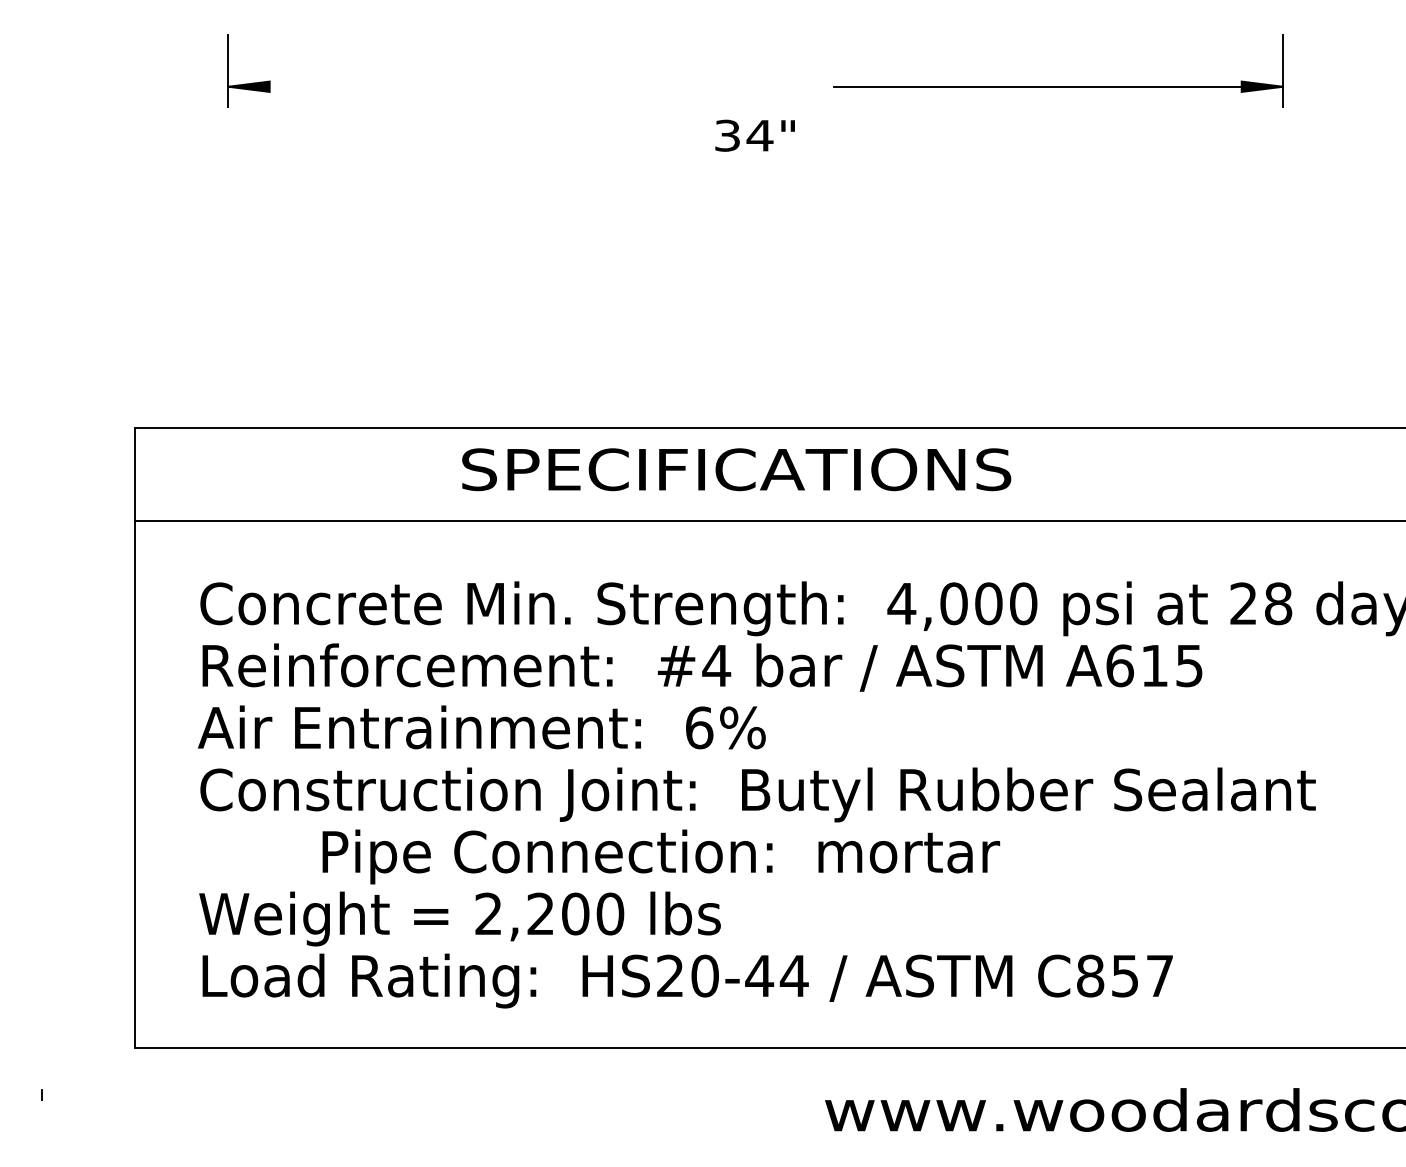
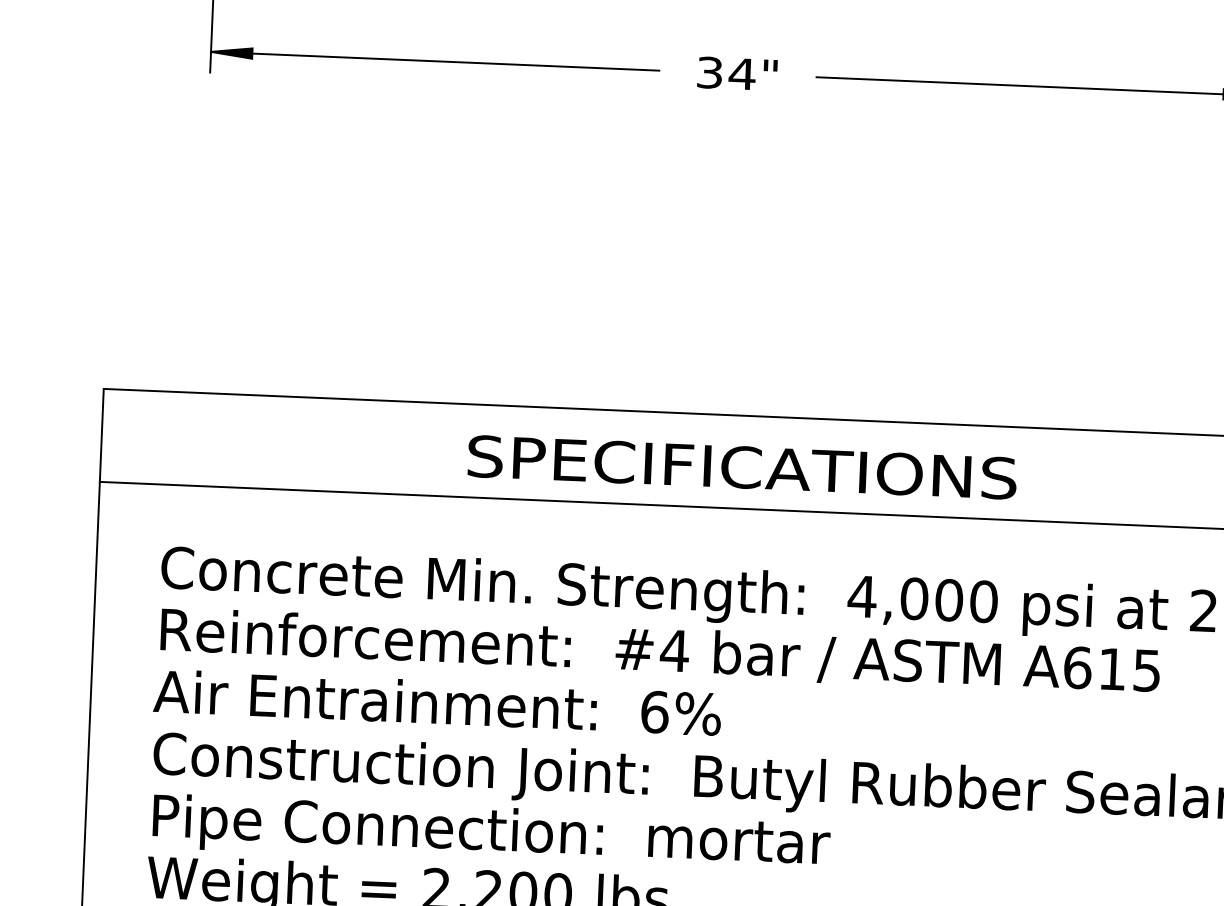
line: (452, 86) -> (435, 60), added
text: (754, 135) -> (736, 73), moved
text: (736, 469) -> (742, 467), moved
text: (661, 856) -> (491, 834), moved

